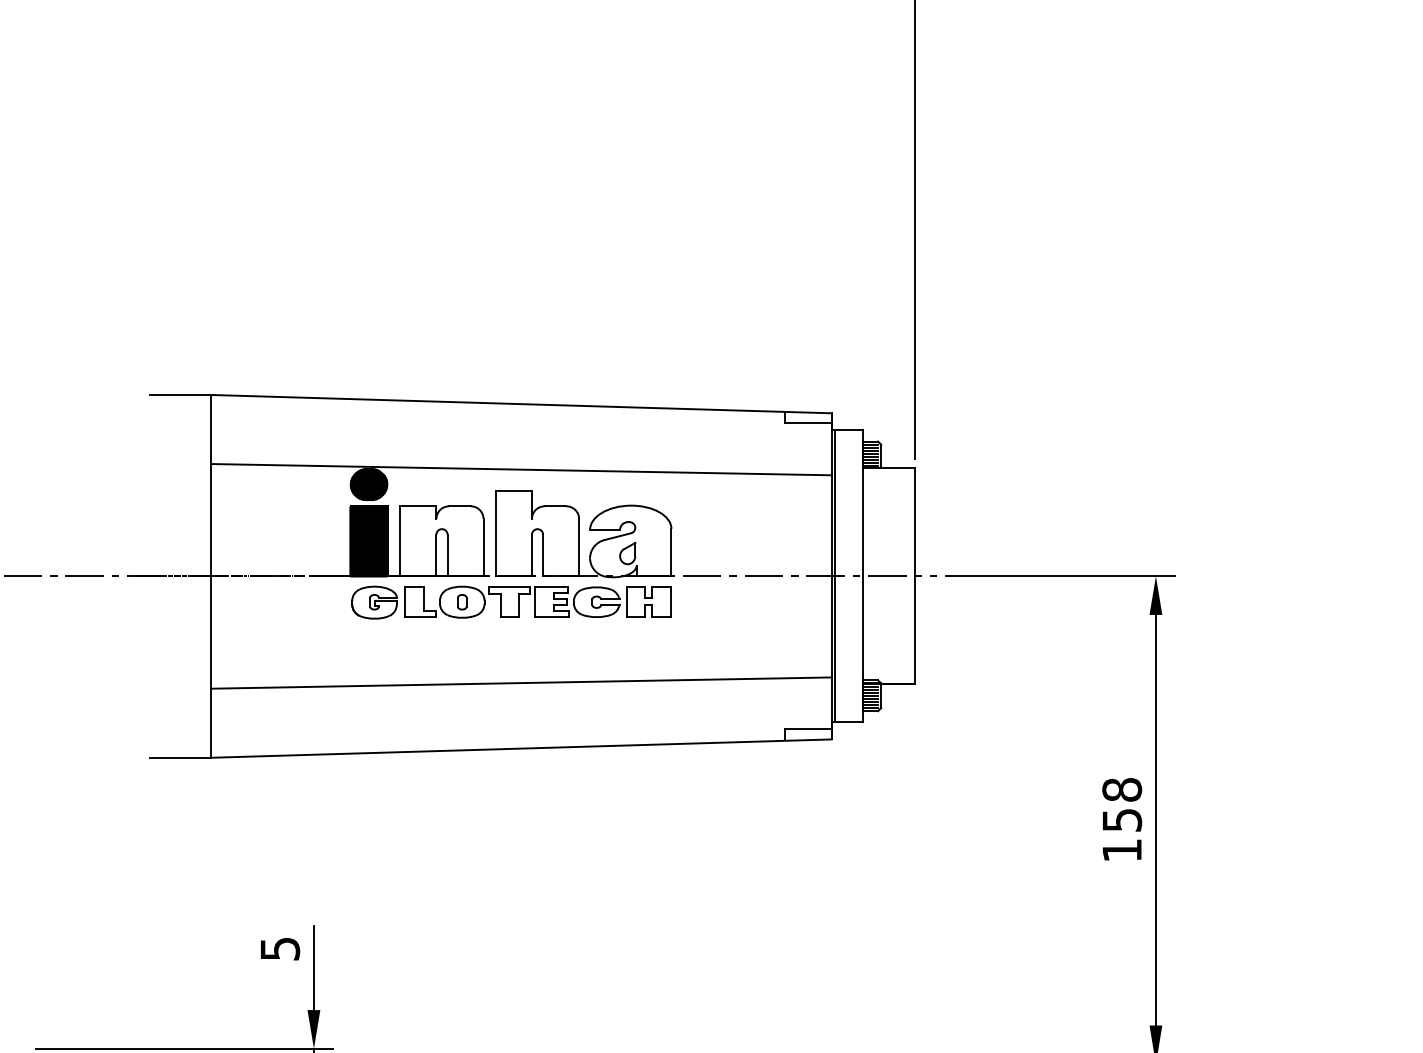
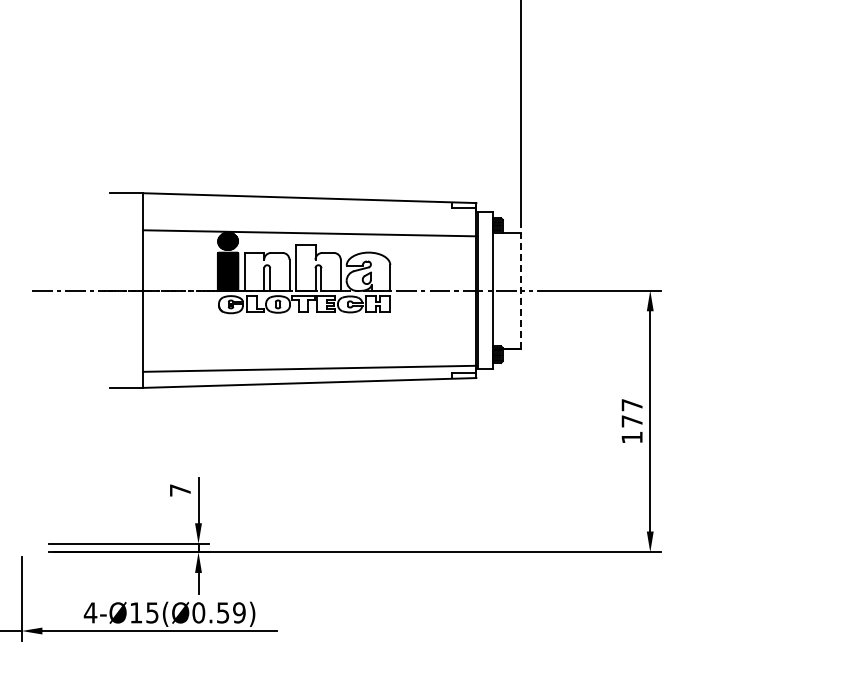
line: (915, 576) -> (521, 290), solid -> dashed
line: (520, 682) -> (309, 368), moved
text: (1120, 803) -> (631, 412), 158 -> 177
text: (280, 949) -> (180, 490), 5 -> 7

